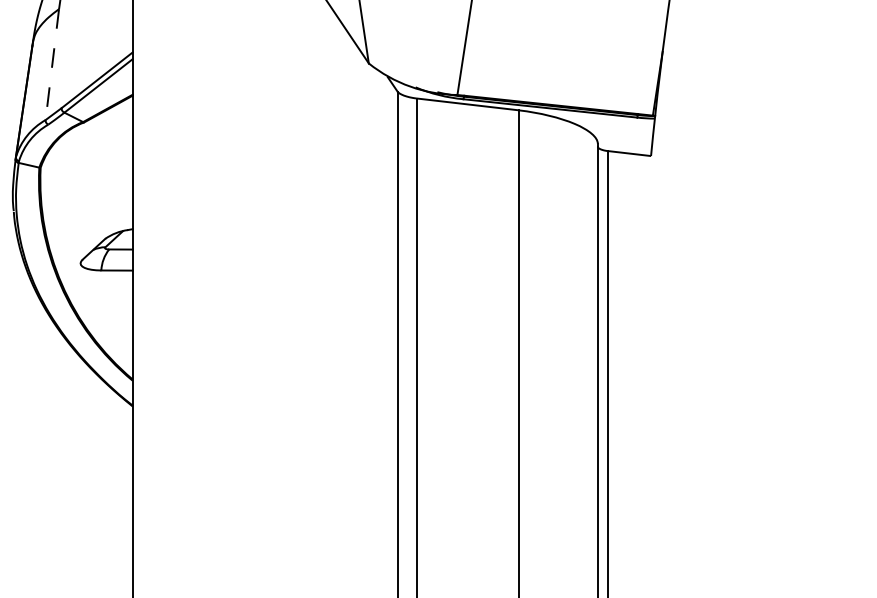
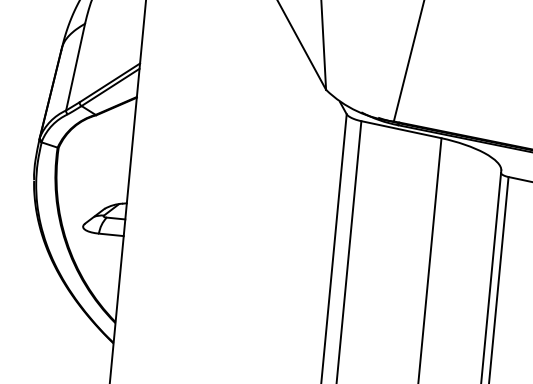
line: (52, 64) -> (75, 67), dashed -> solid

